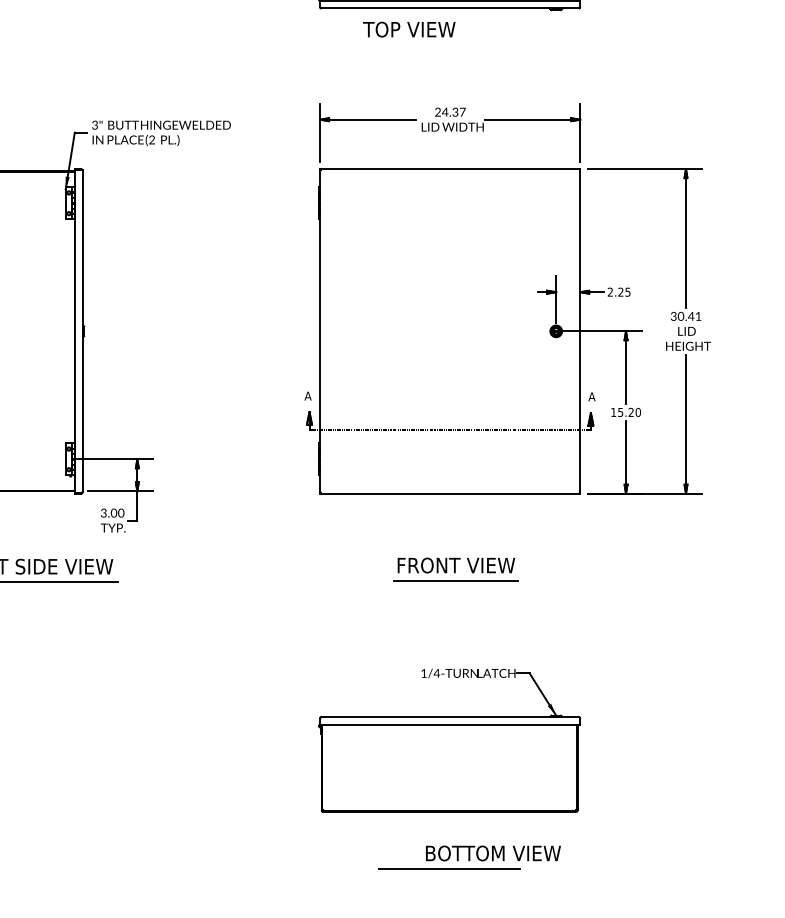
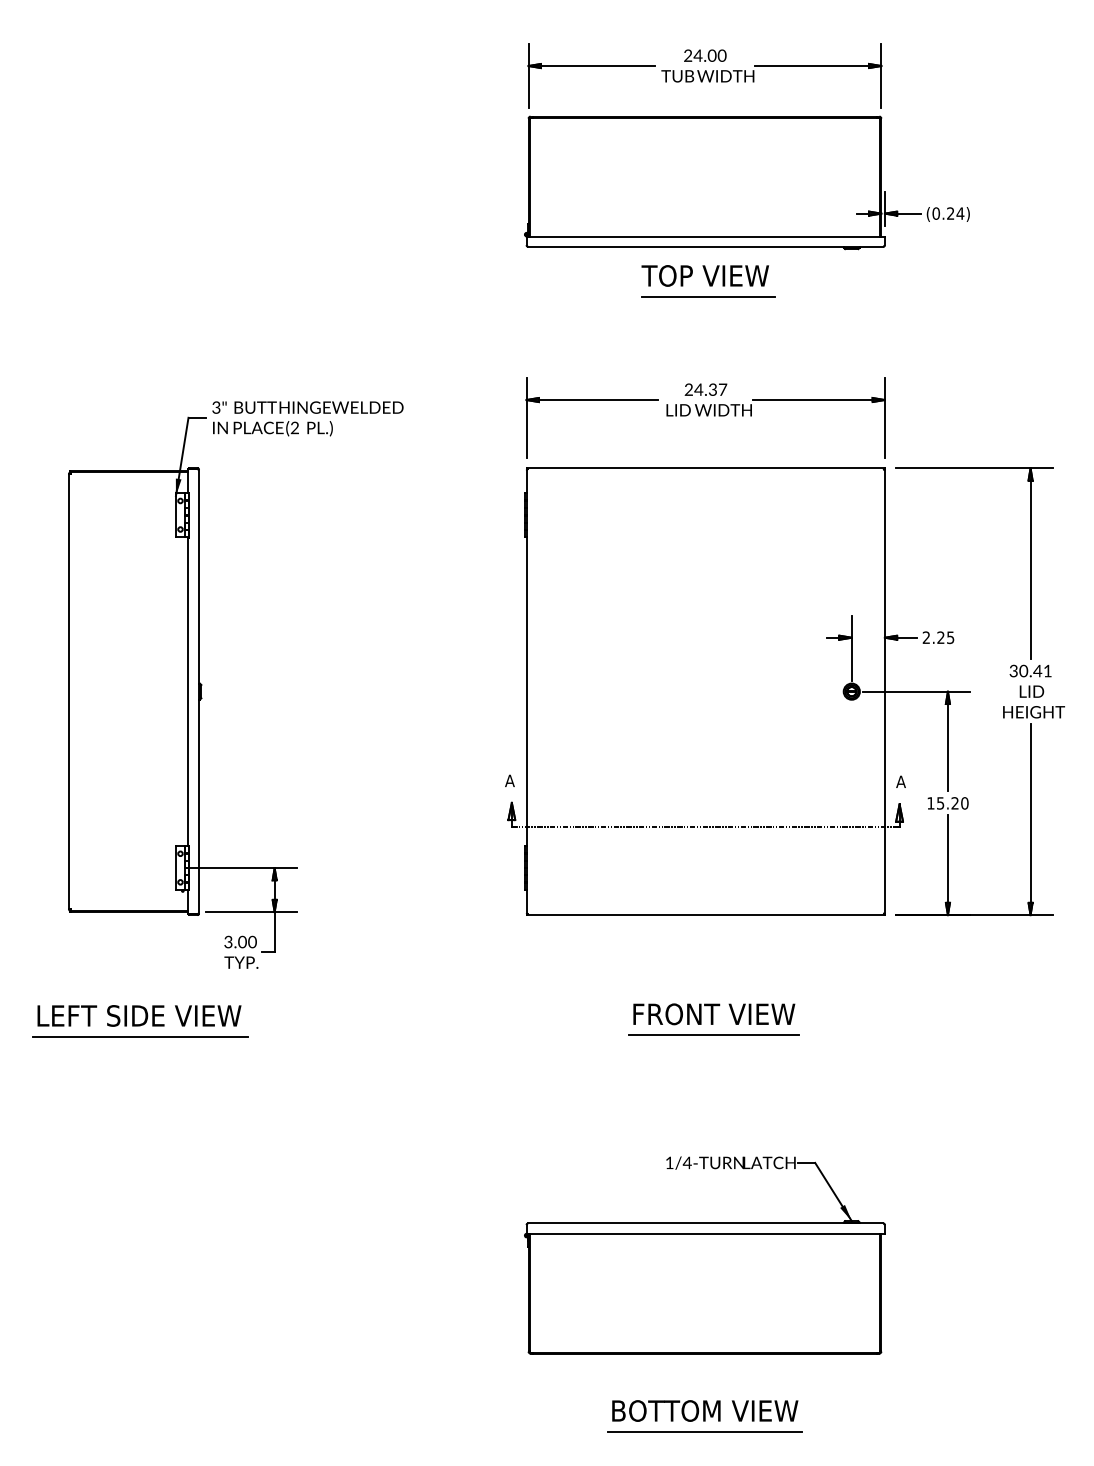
text: (408, 29) -> (704, 275), moved
line: (452, 44) -> (708, 296), added
text: (493, 853) -> (705, 1410), moved

